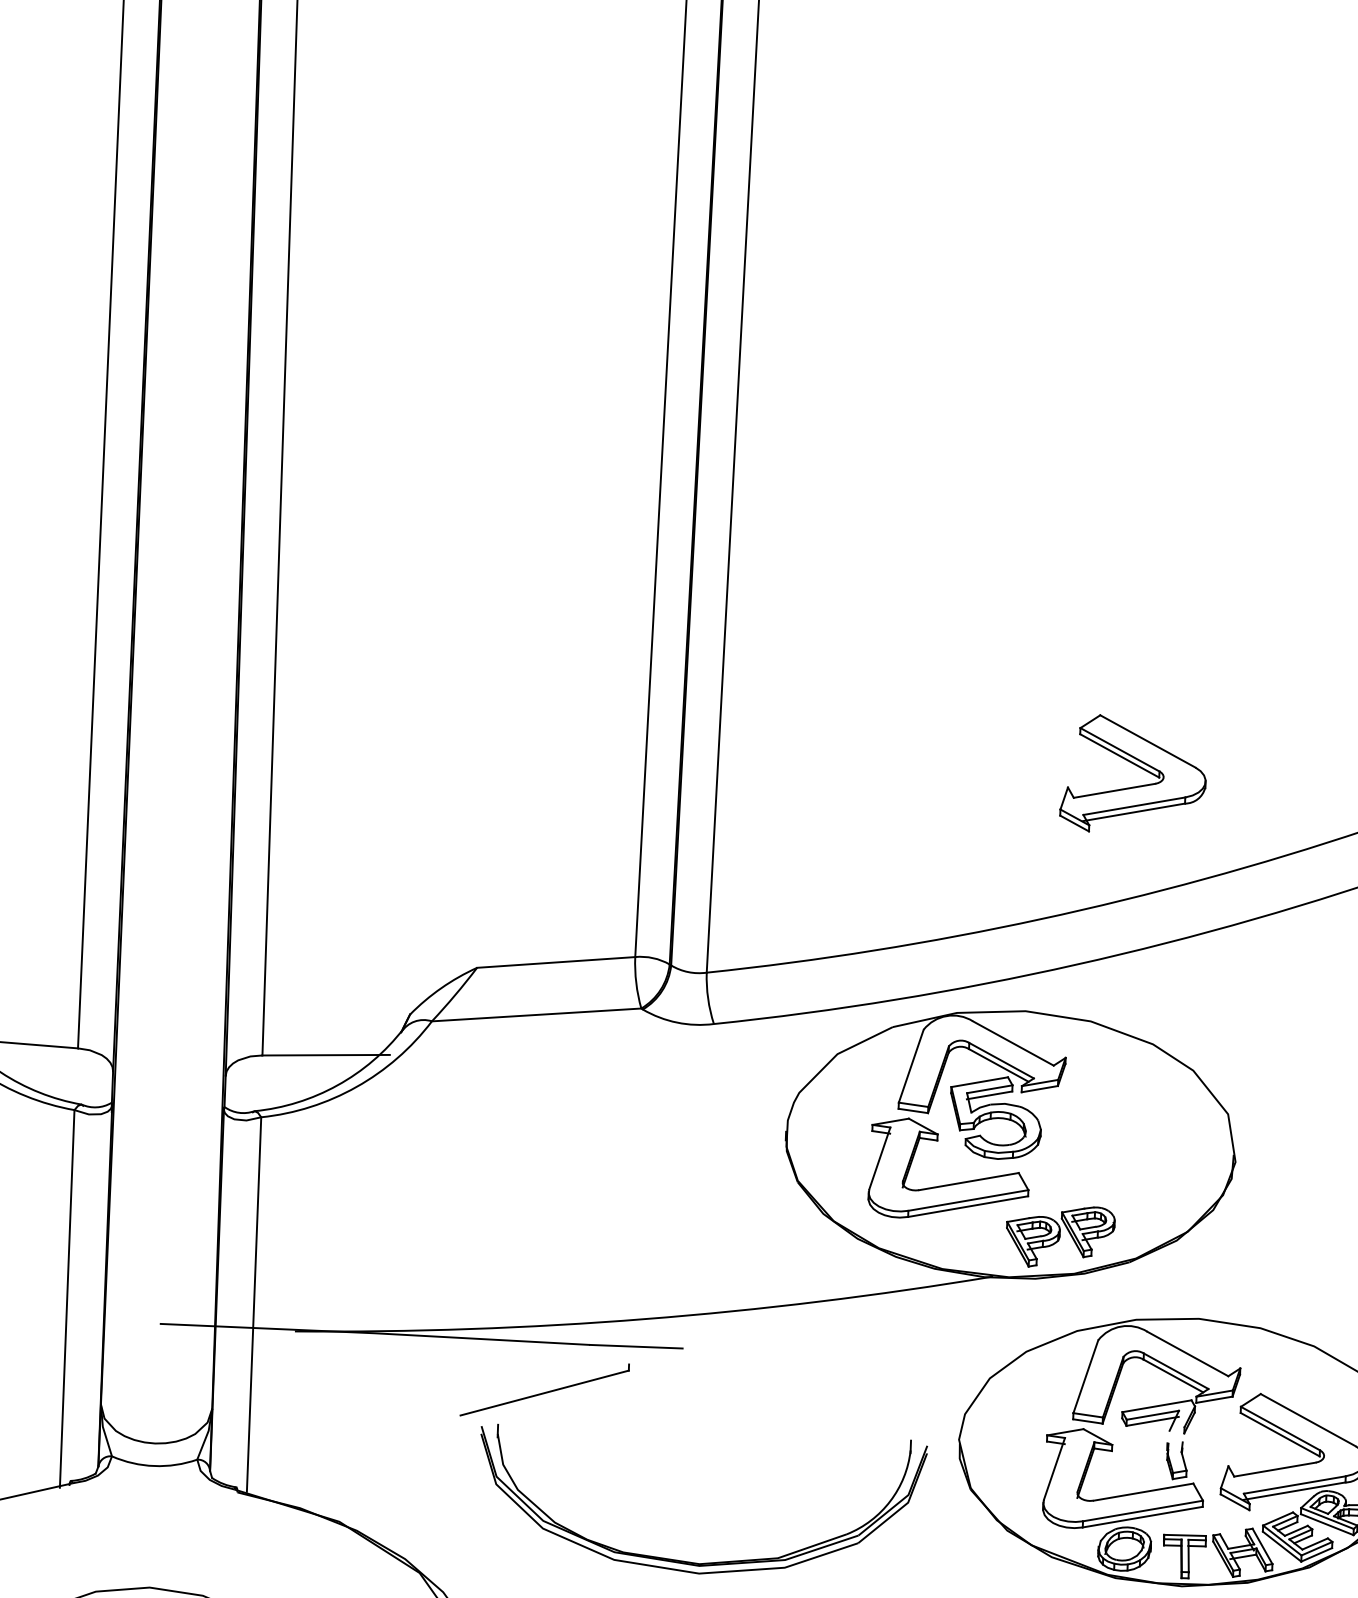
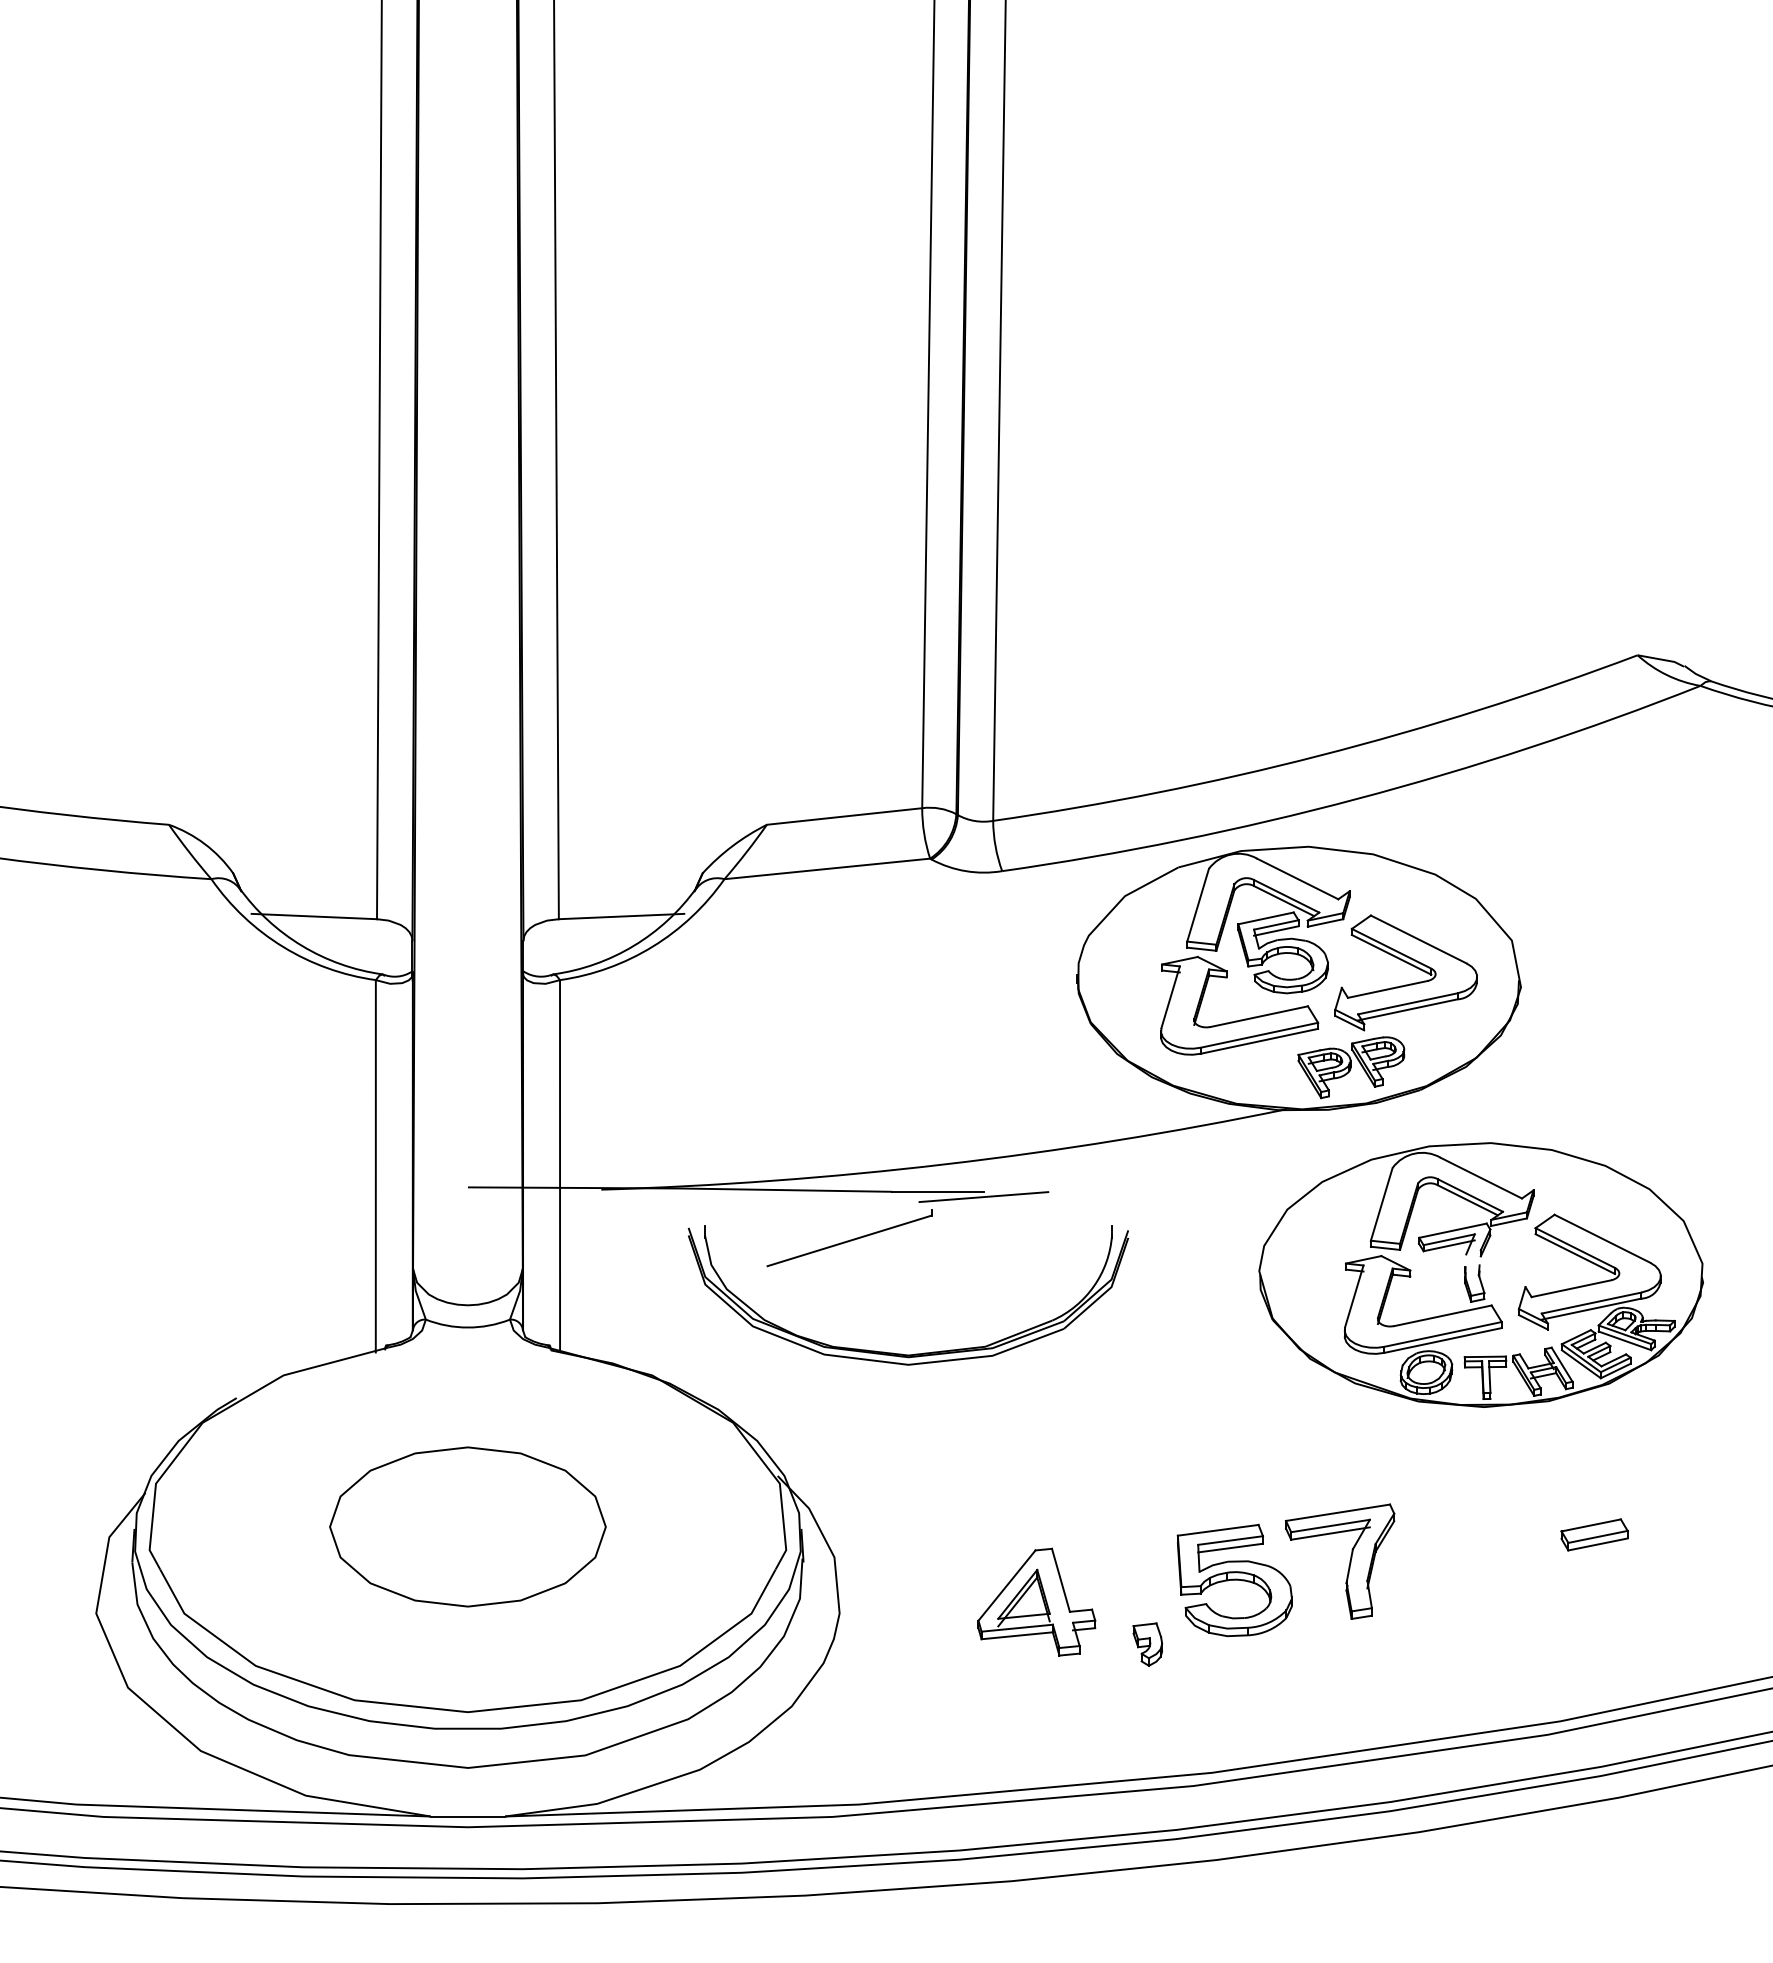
part: (1136, 766) -> (1408, 964), moved
line: (682, 1354) -> (983, 1197), added
part: (692, 1561) -> (901, 1353), moved

